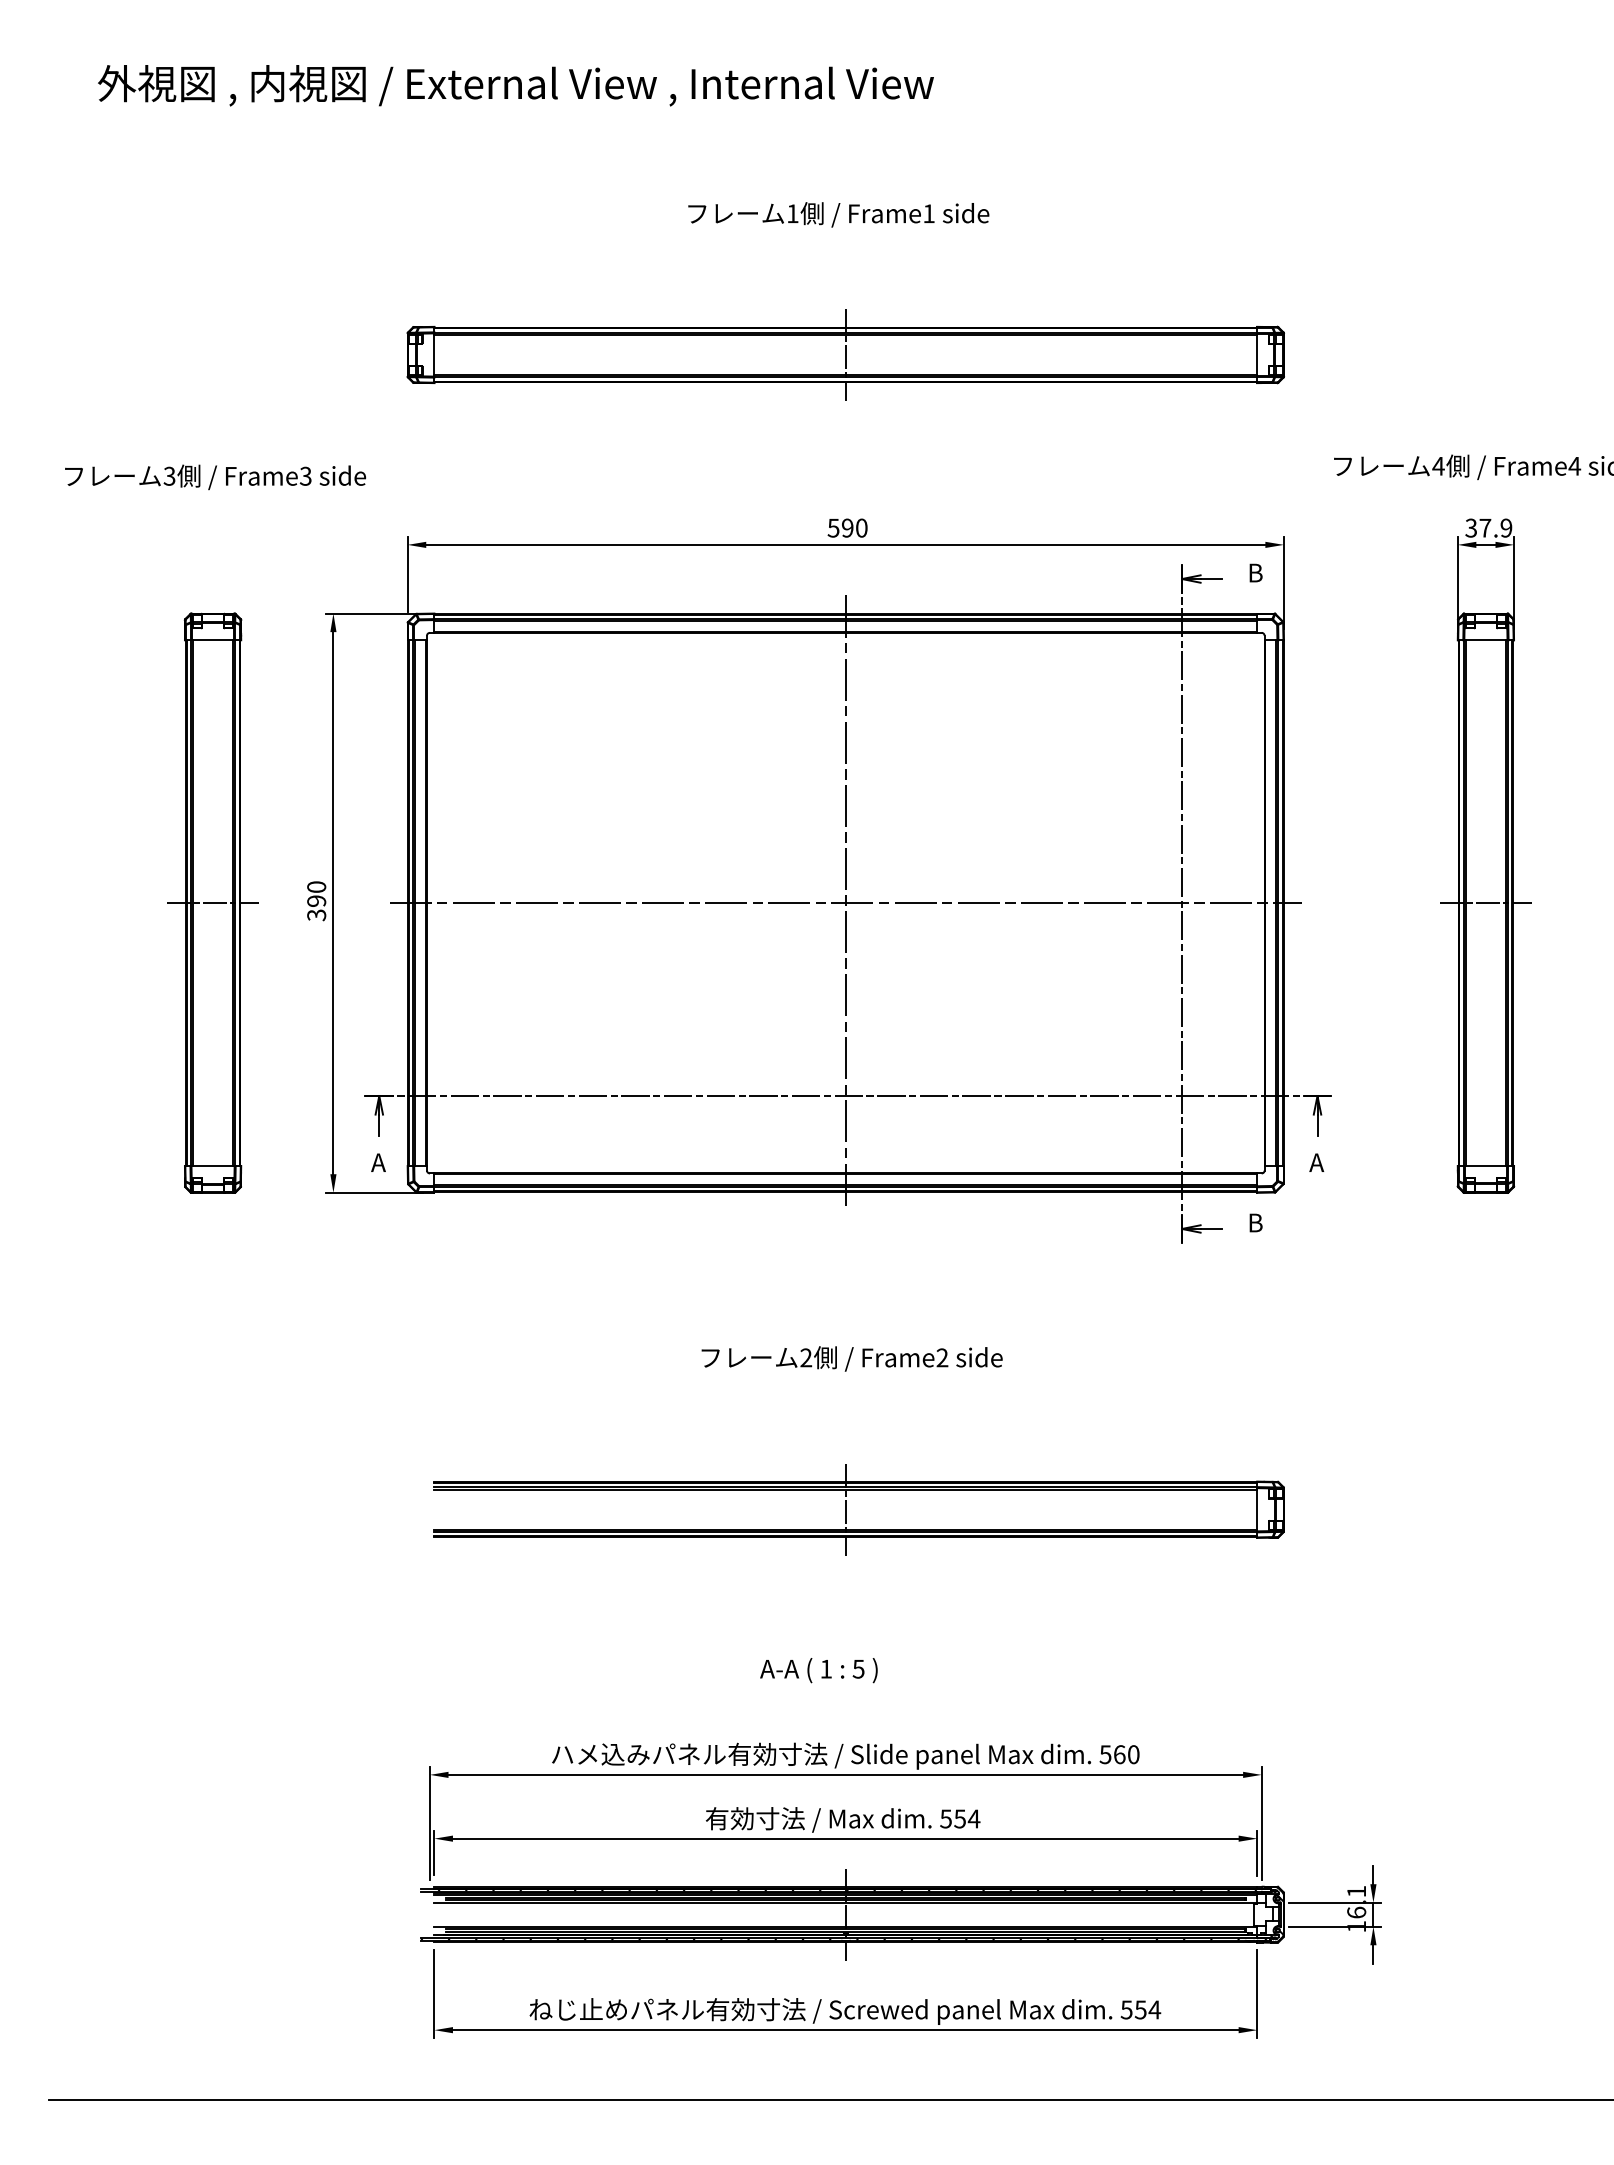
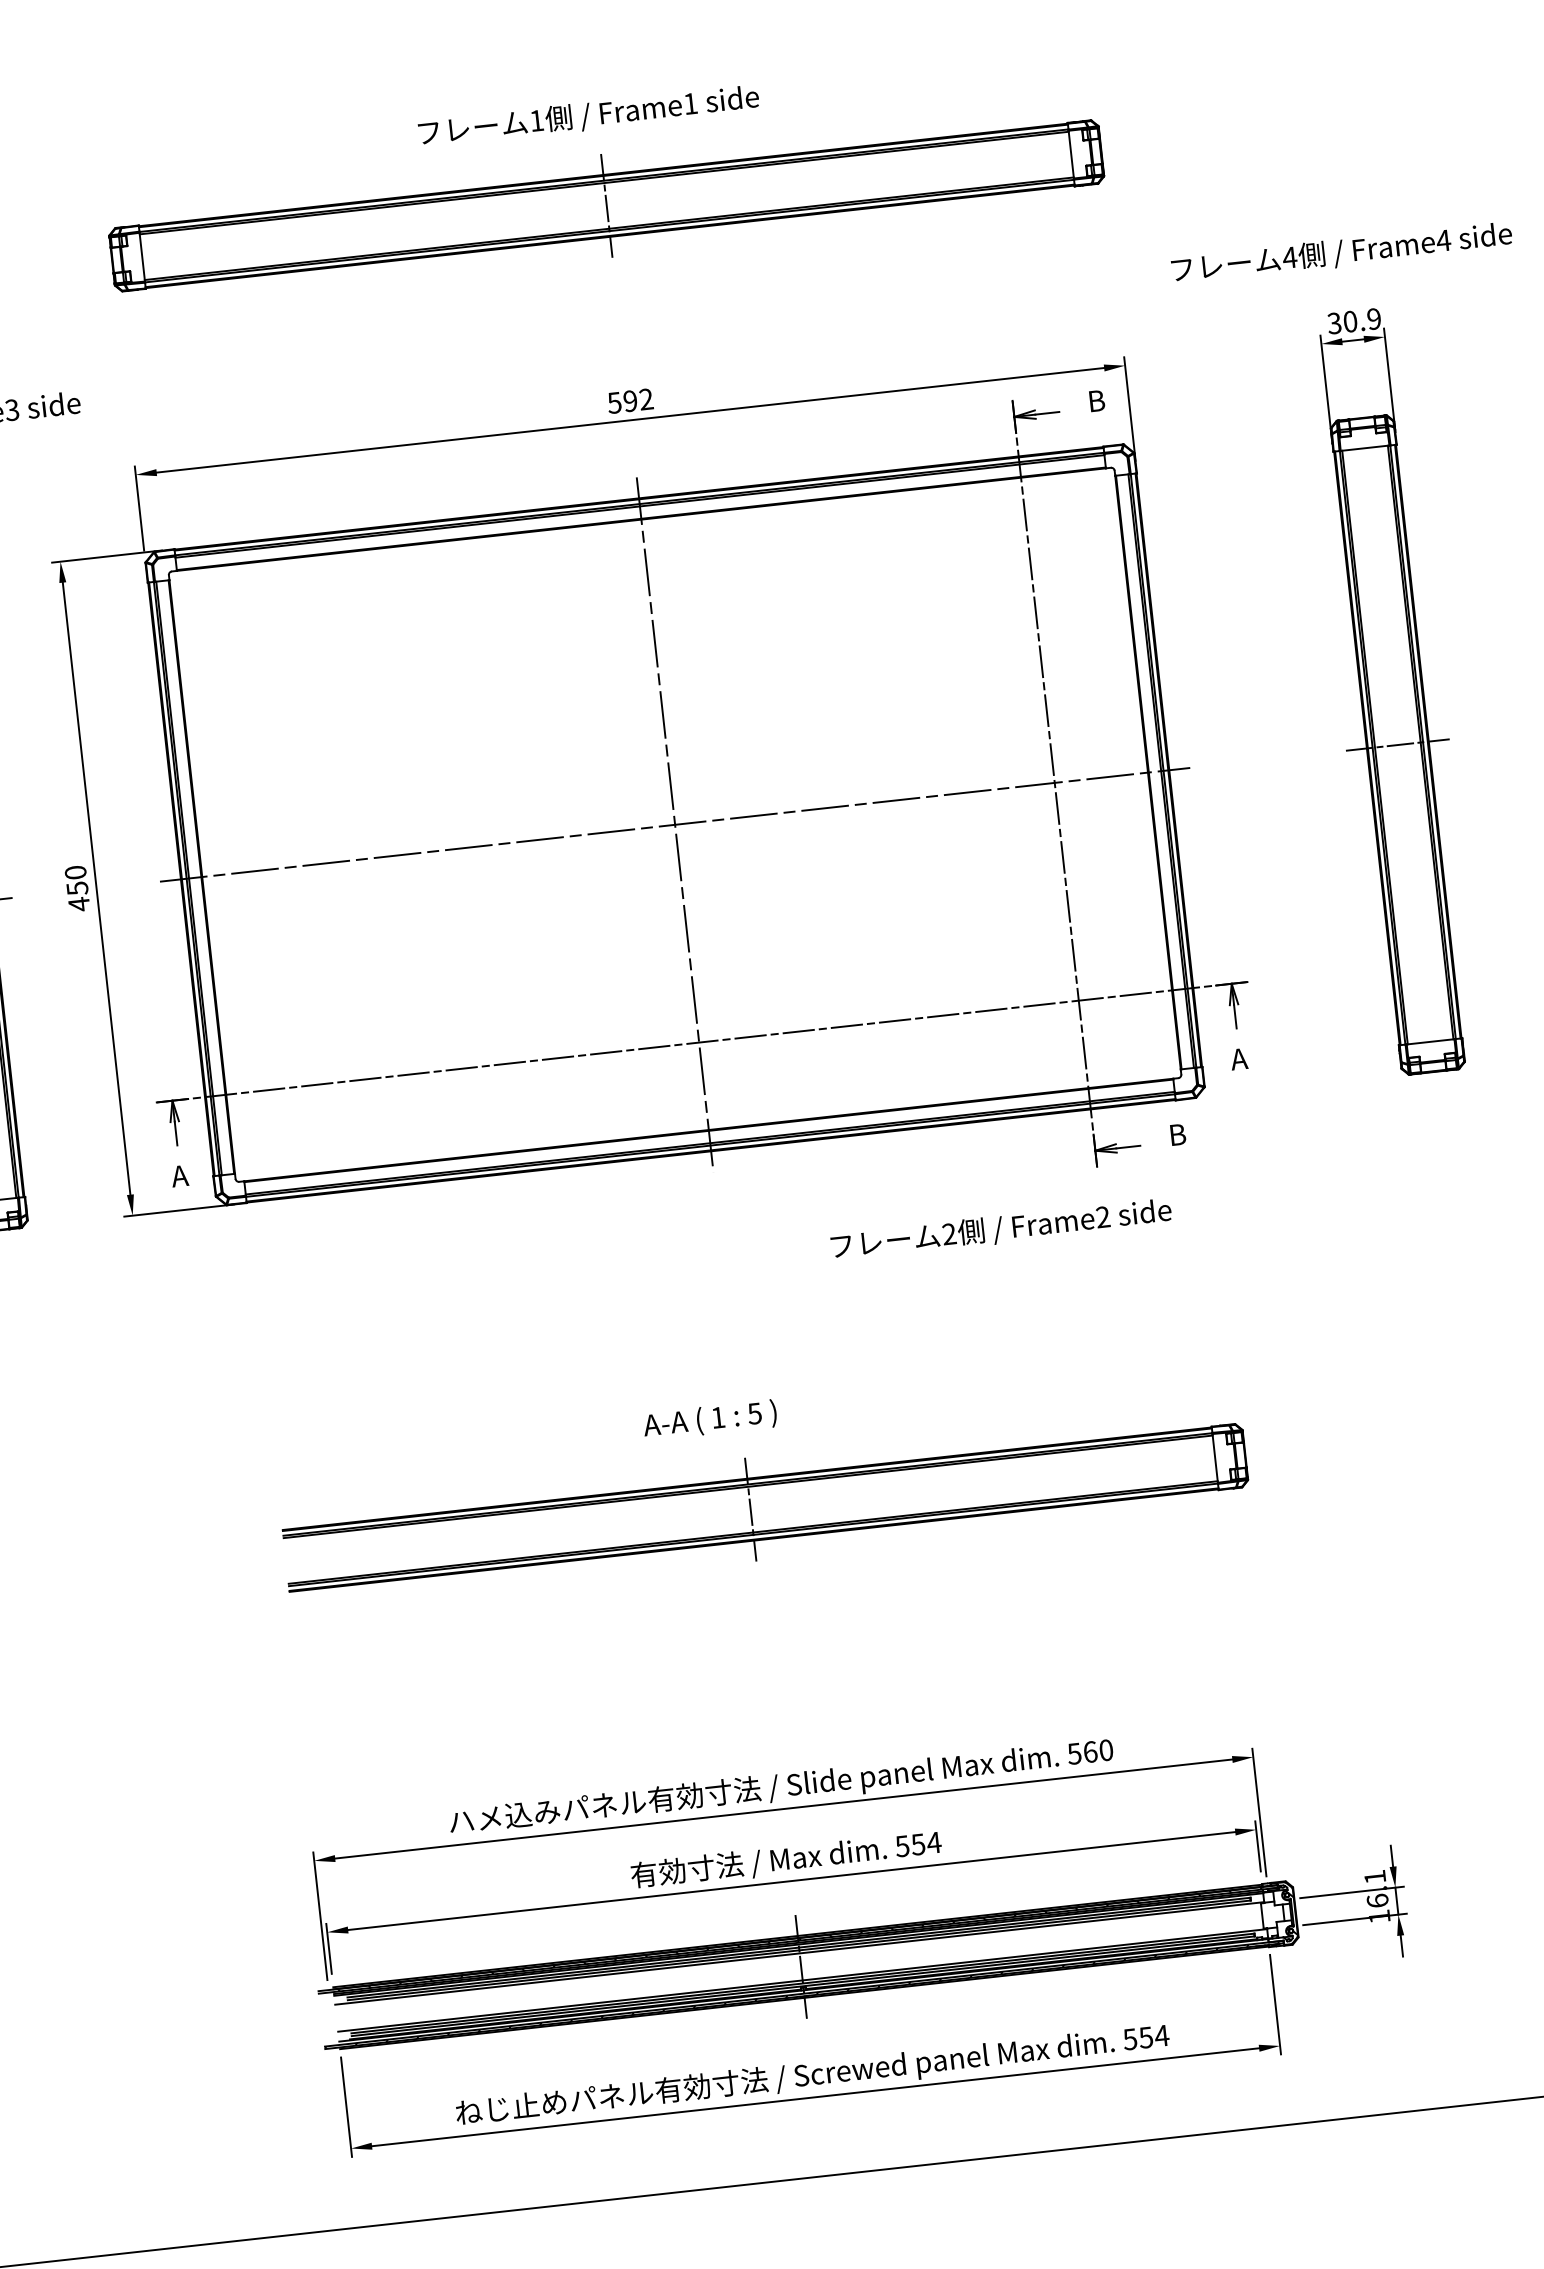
text: (838, 214) -> (588, 115), moved
text: (861, 527) -> (646, 398), 590 -> 592
text: (1485, 527) -> (1350, 320), 37.9 -> 30.9
text: (316, 908) -> (78, 896), 390 -> 450
text: (851, 1358) -> (1000, 1229), moved
text: (818, 1670) -> (709, 1420), moved

